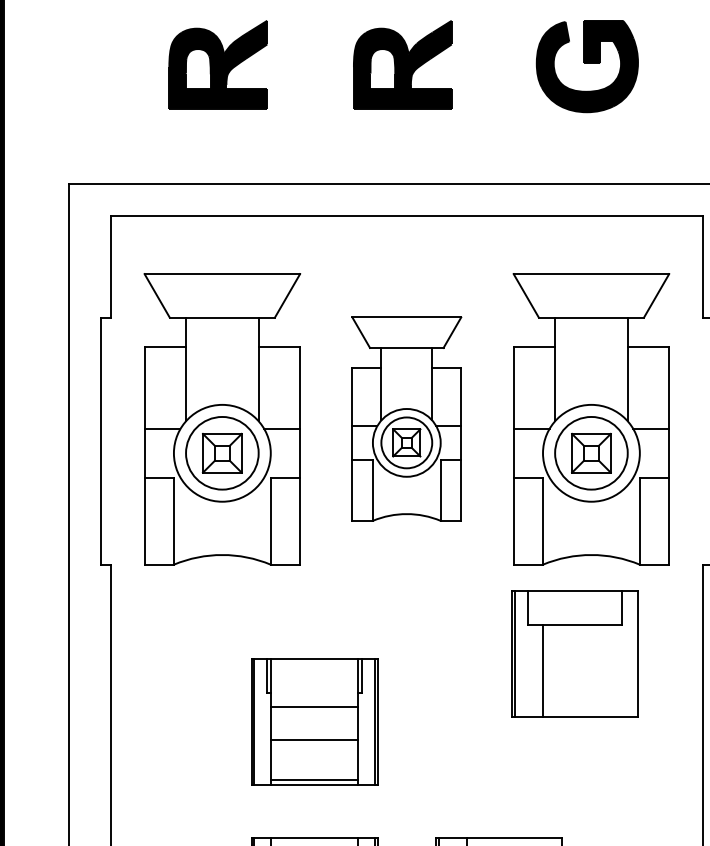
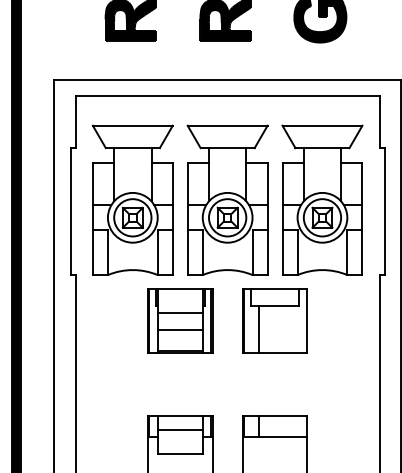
part: (406, 417) -> (227, 199), size x1.43
part: (573, 653) -> (274, 320), moved
part: (315, 721) -> (180, 320), moved

